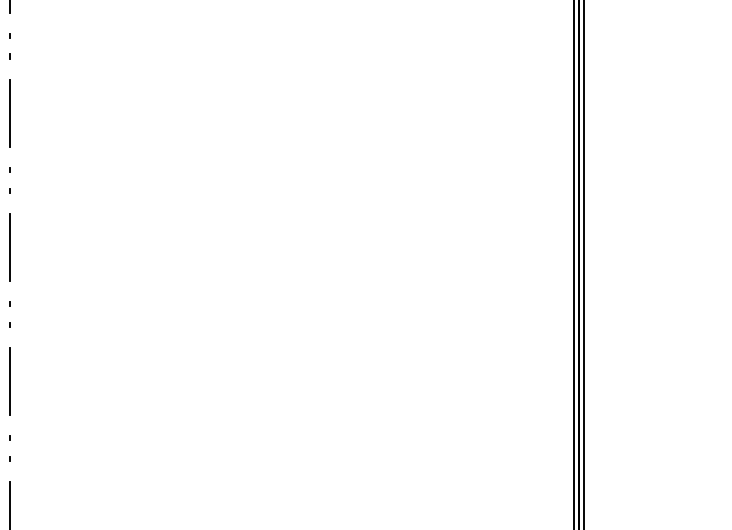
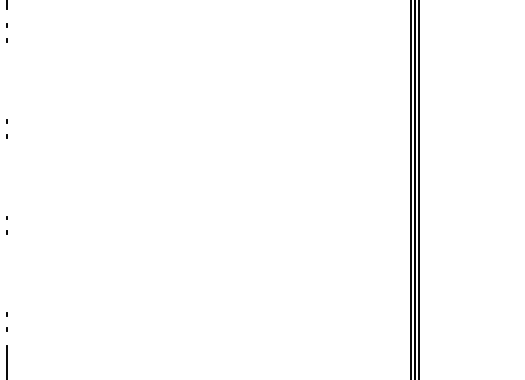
line: (10, 112) -> (7, 80), removed
line: (10, 246) -> (7, 176), removed
line: (10, 381) -> (7, 273), removed

